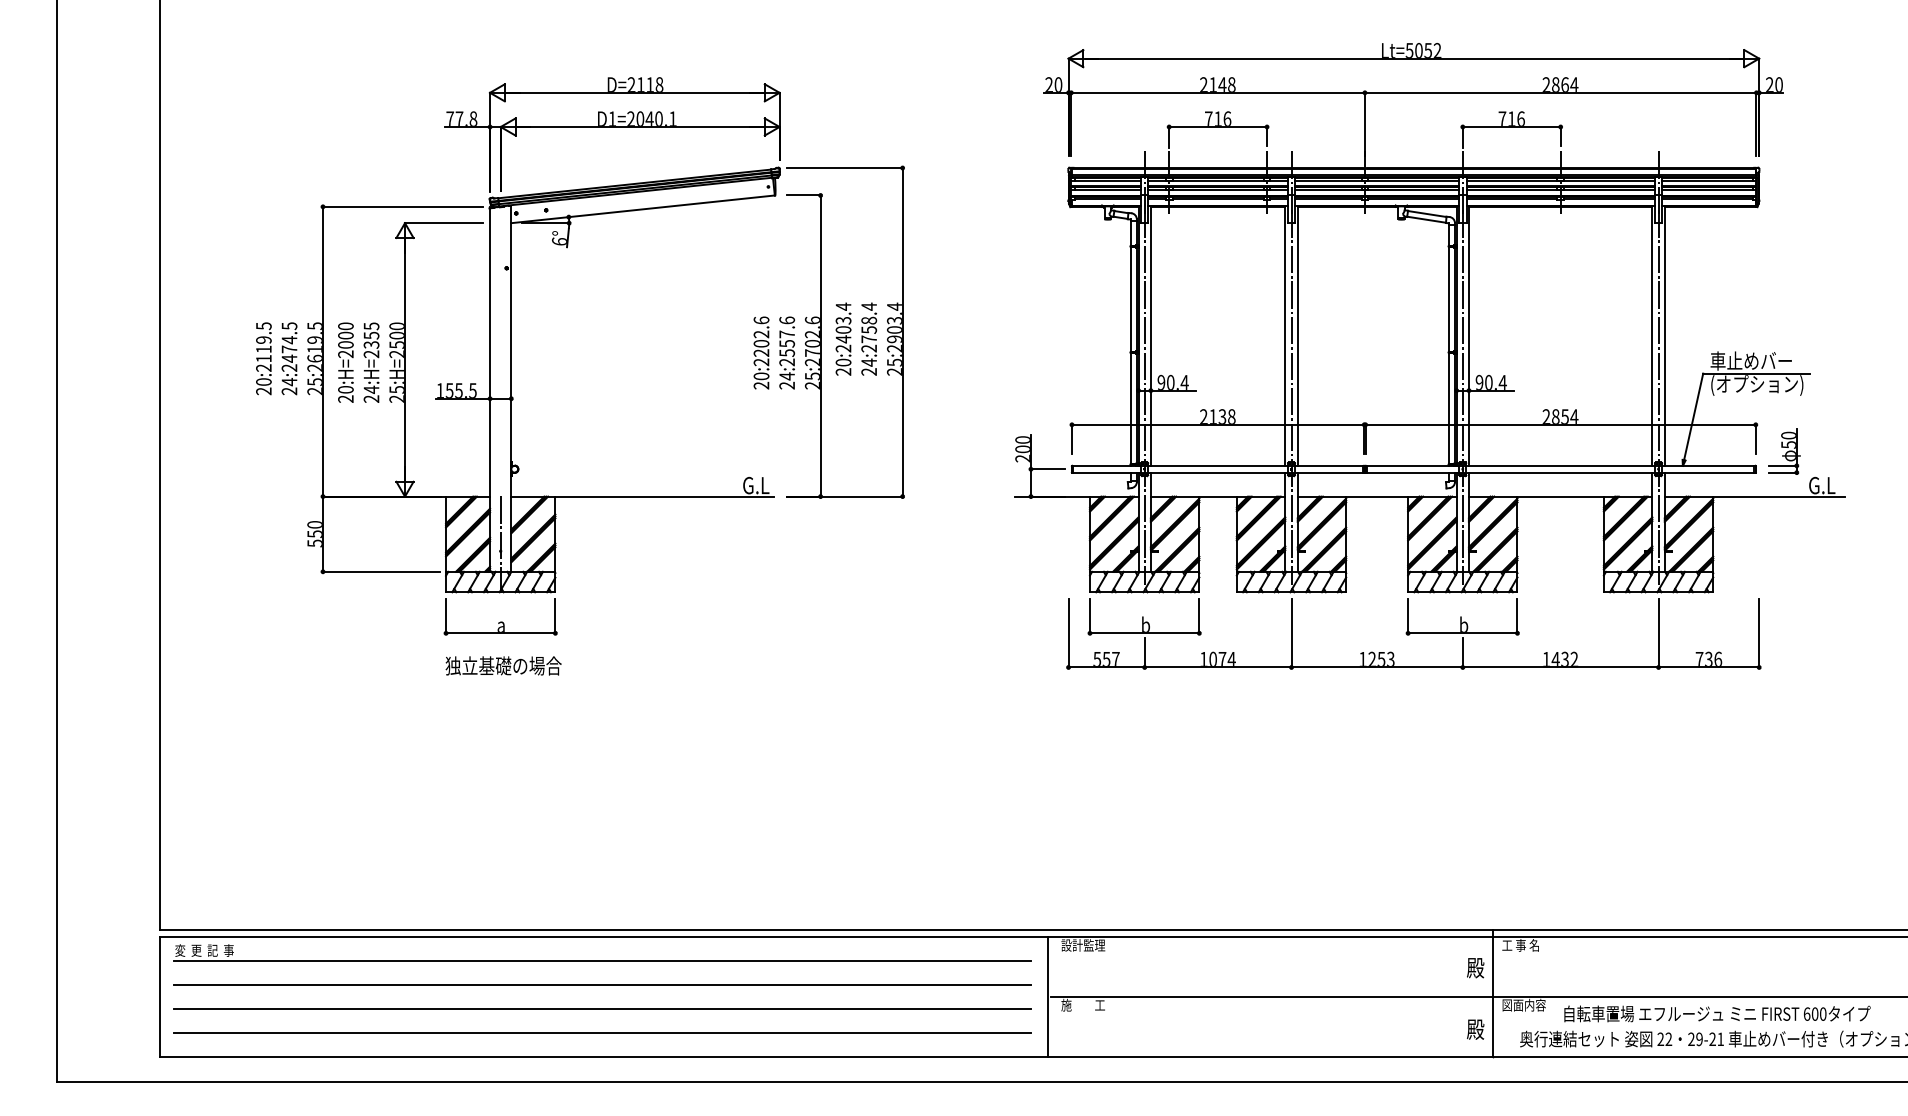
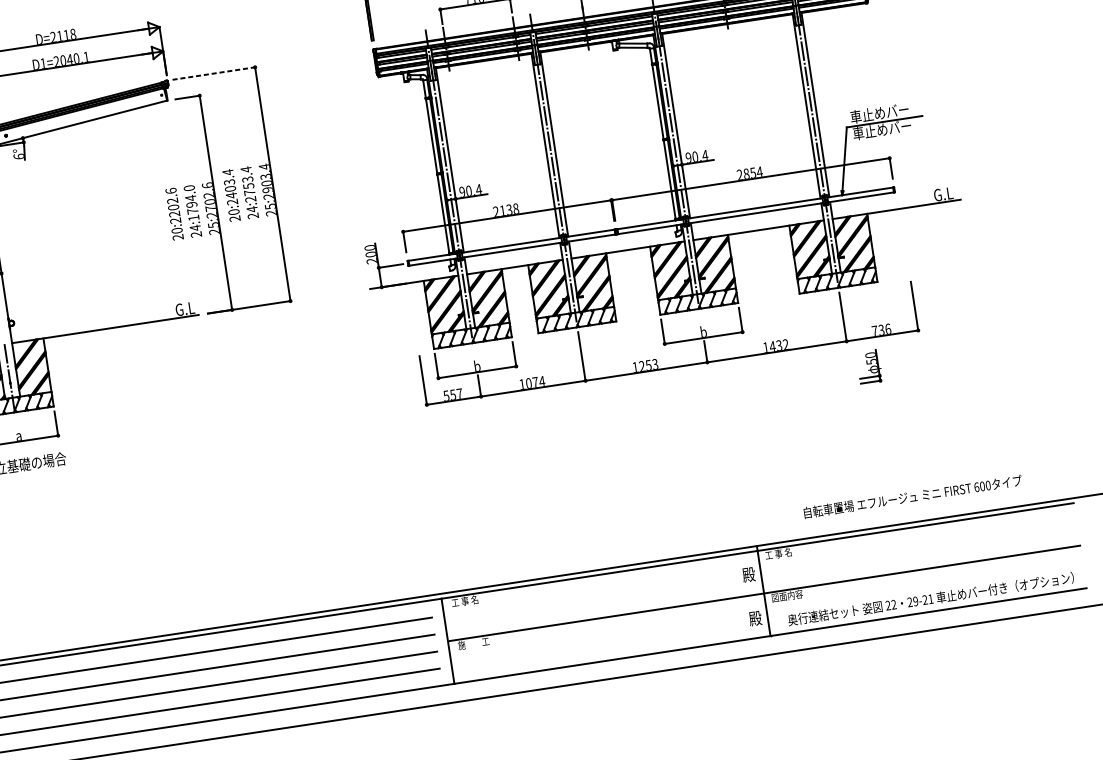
line: (845, 168) -> (214, 73), solid -> dashed
text: (868, 320) -> (247, 179), 24:2758.4 -> 24:2753.4
text: (787, 341) -> (191, 203), 24:2557.6 -> 24:1794.0
text: (1756, 385) -> (885, 130), (オプション) -> 車止めバー
part: (1784, 451) -> (869, 367), moved
text: (1083, 945) -> (467, 600), 設計監理 -> 工 事 名
text: (1717, 1013) -> (912, 496), moved

